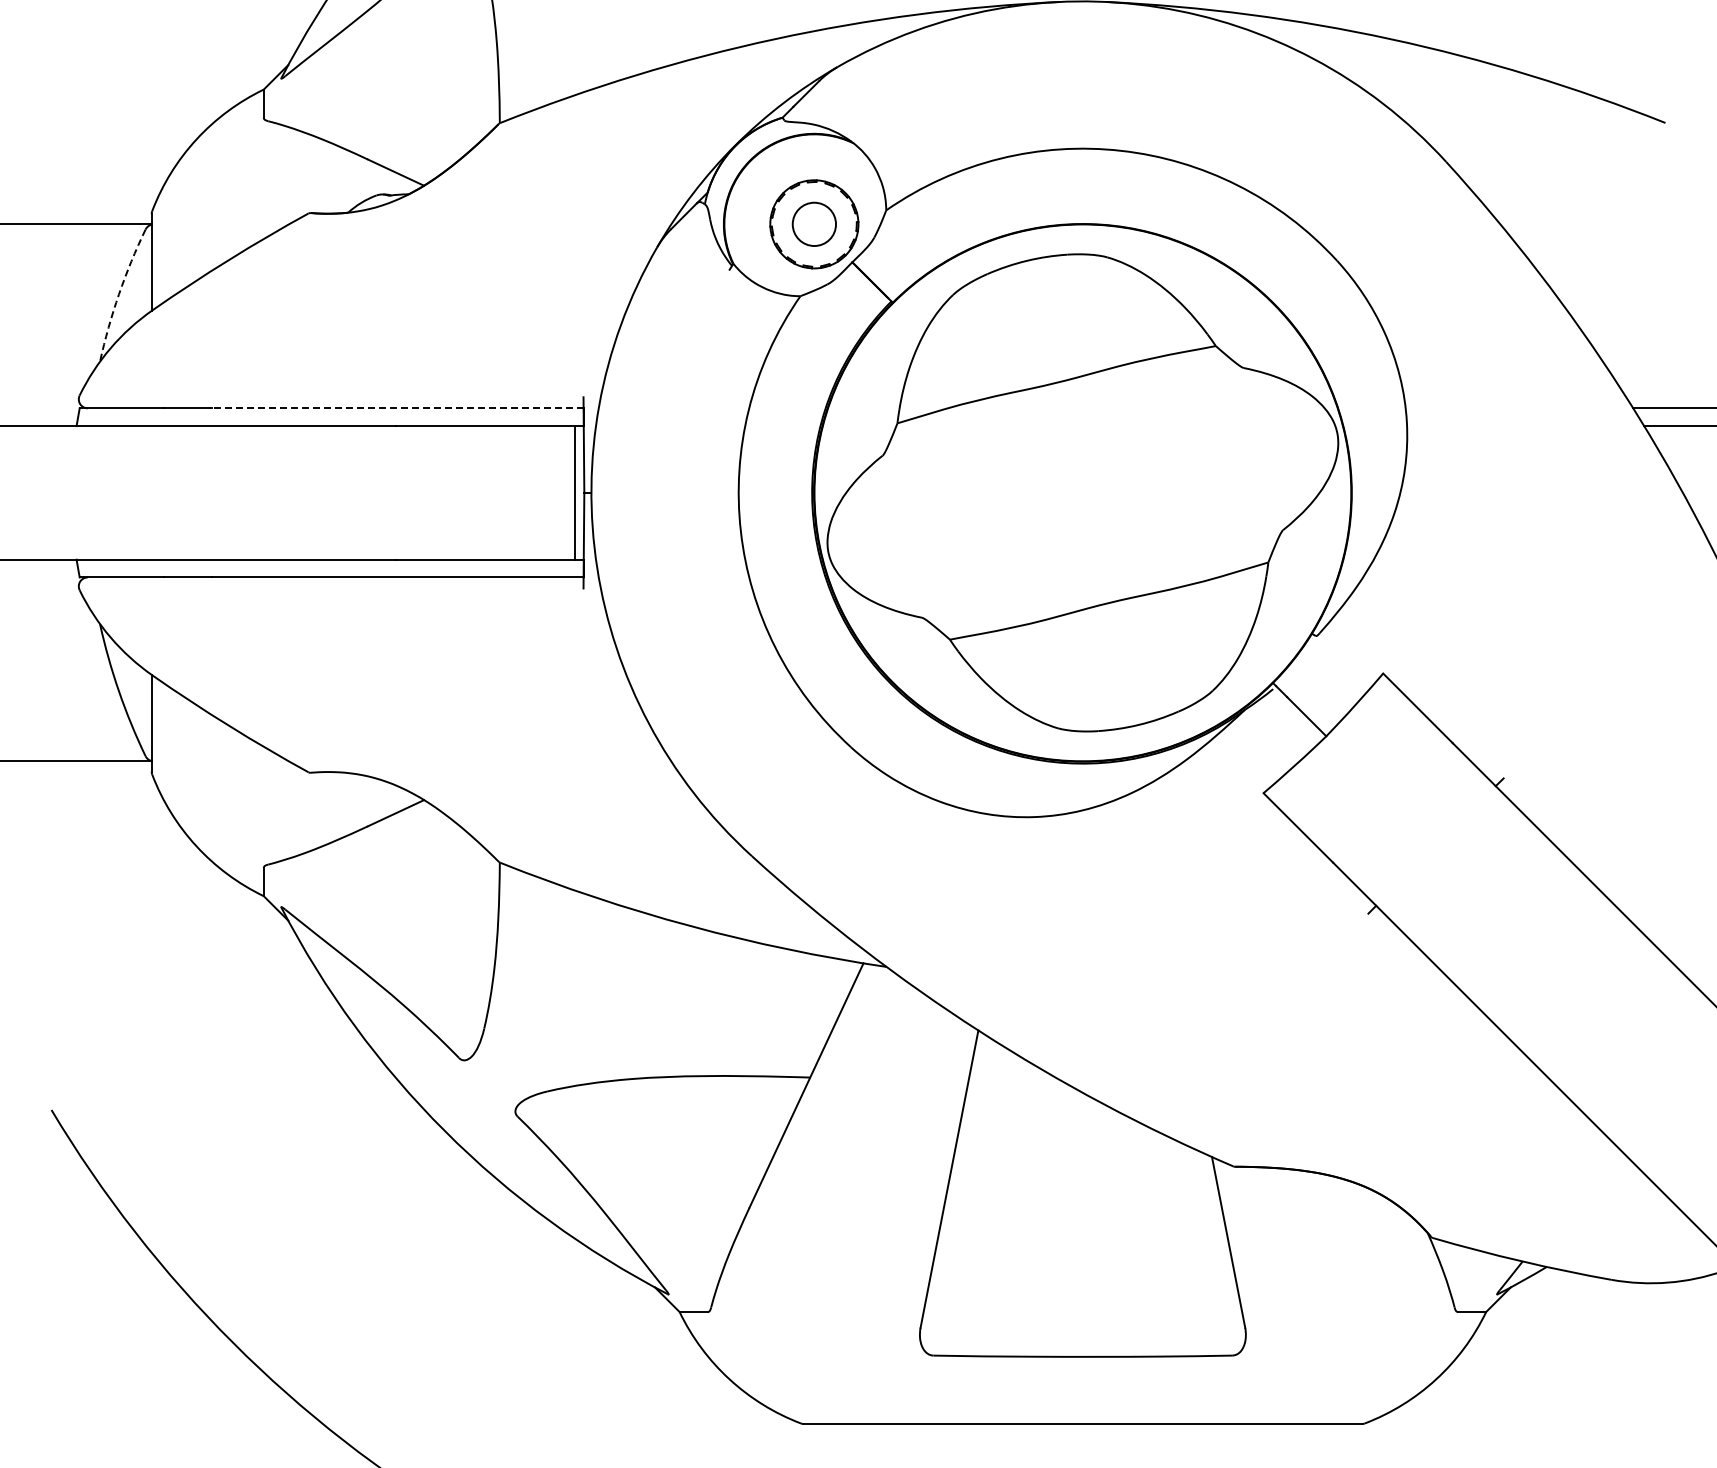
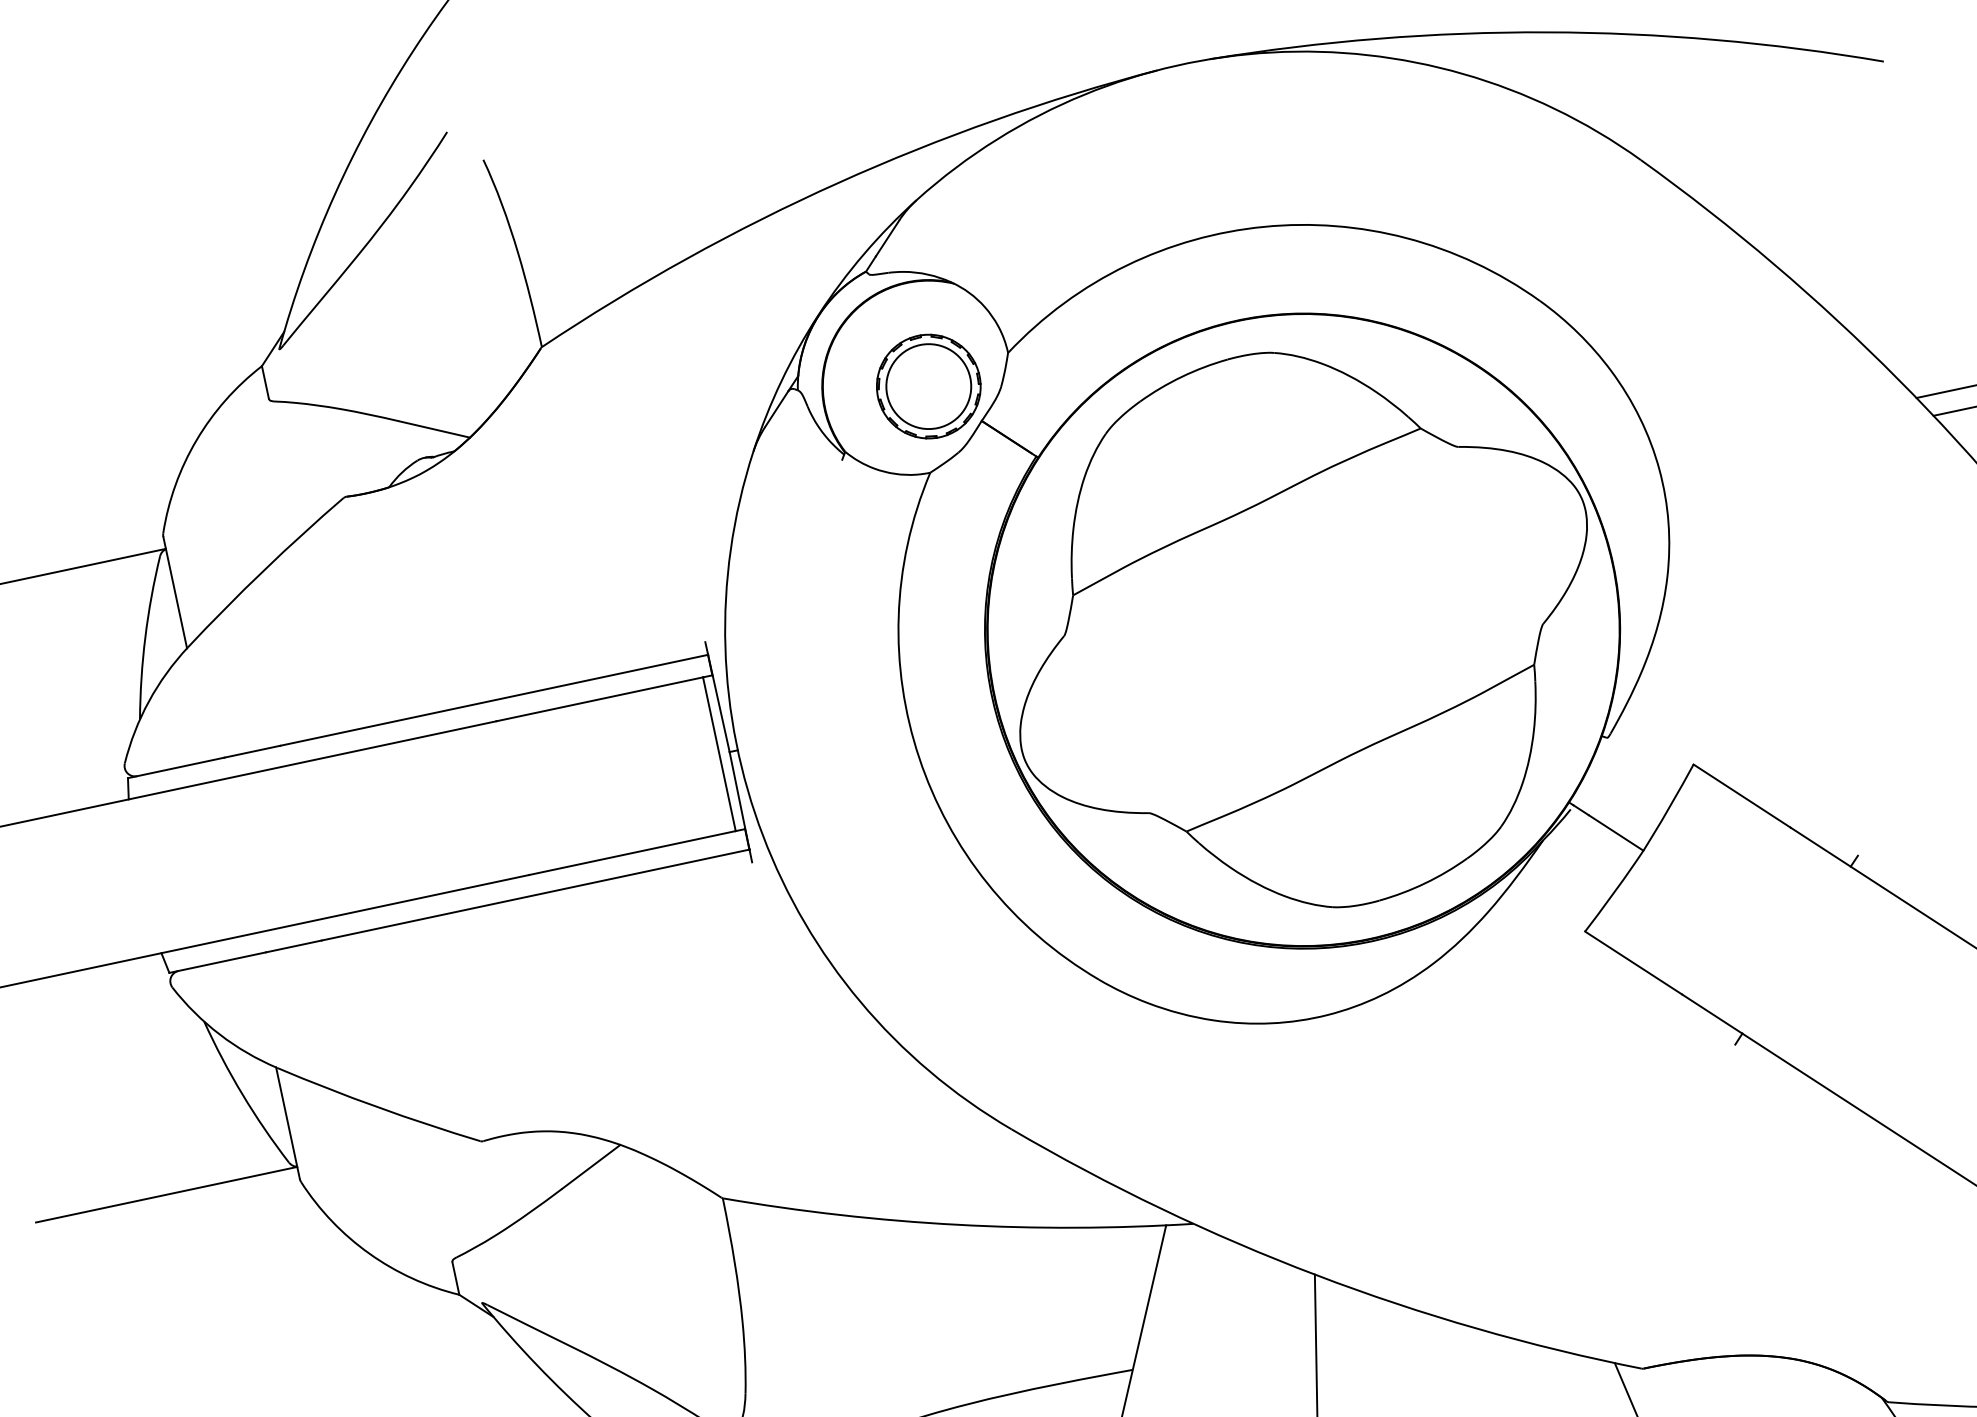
circle: (814, 224) -> (928, 386), size x1.67
arc: (119, 294) -> (145, 637), dashed -> solid
line: (397, 408) -> (493, 700), dashed -> solid

